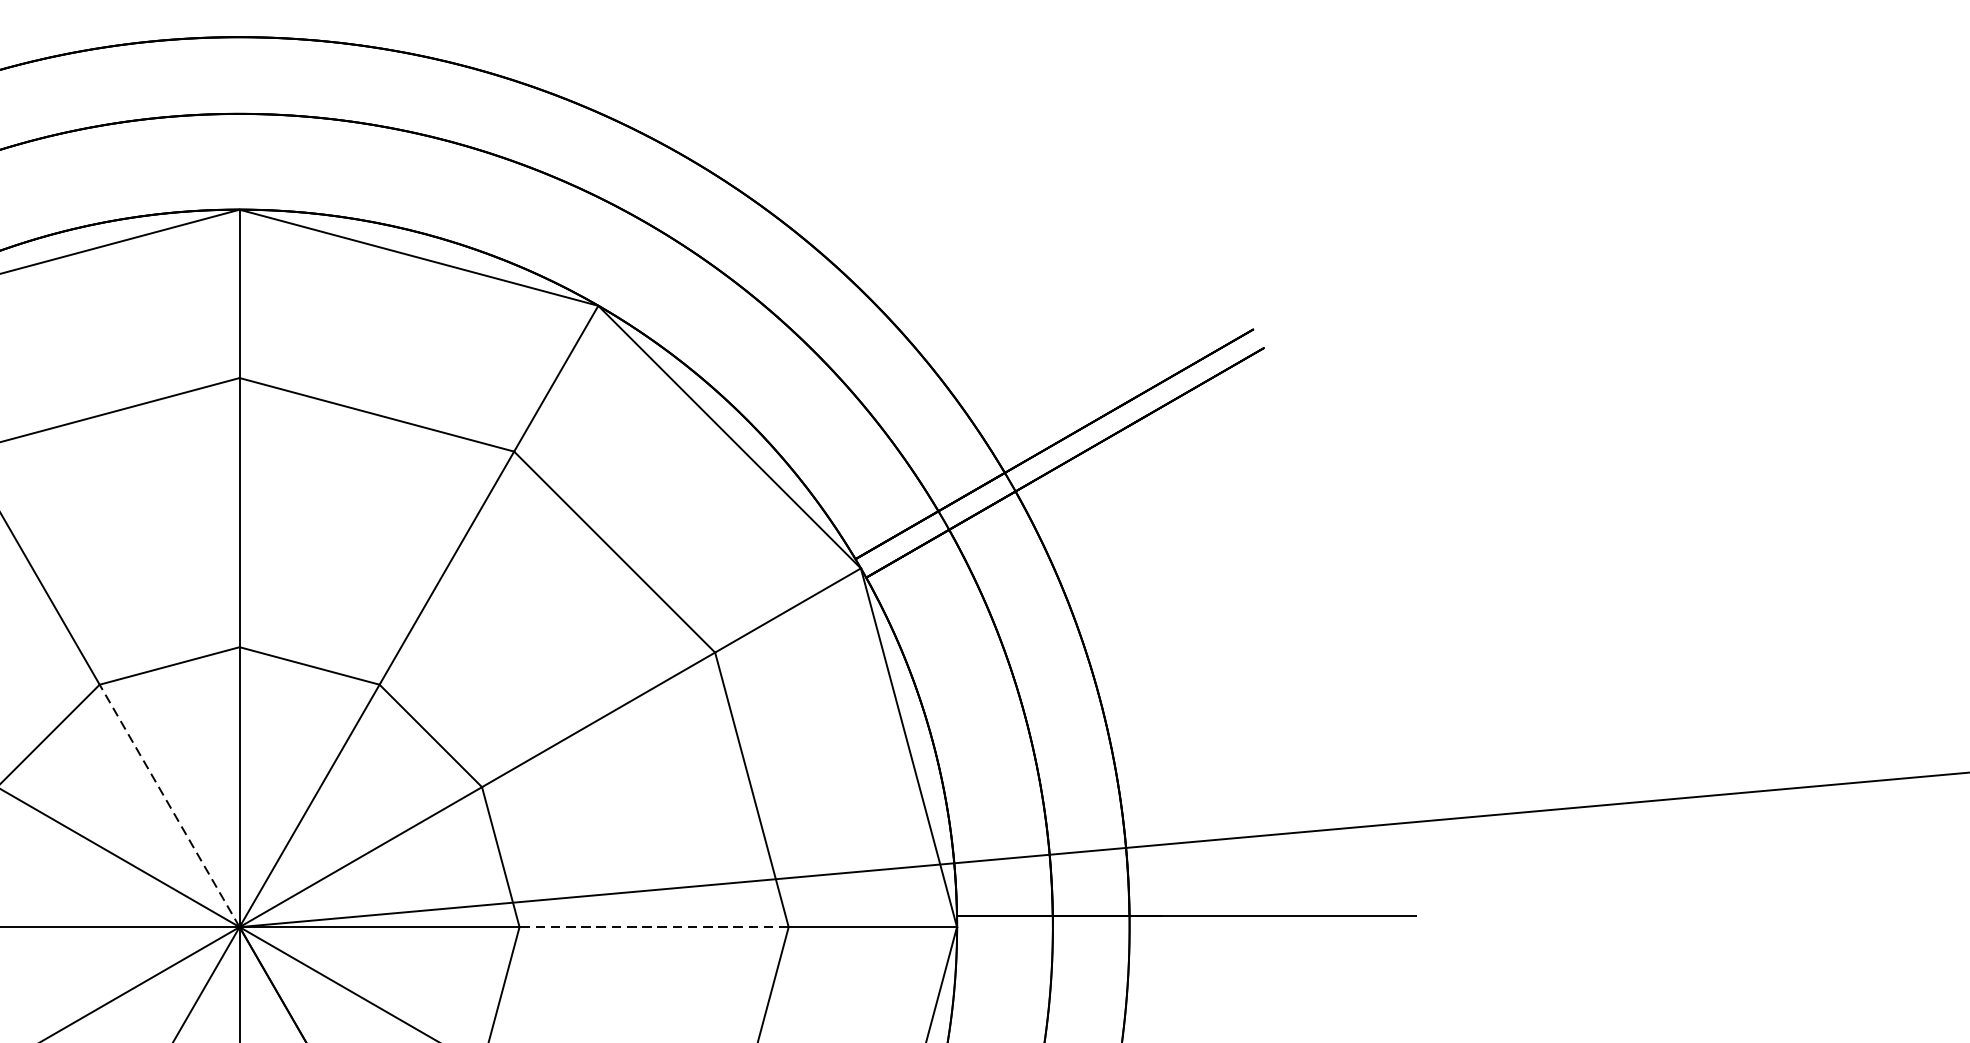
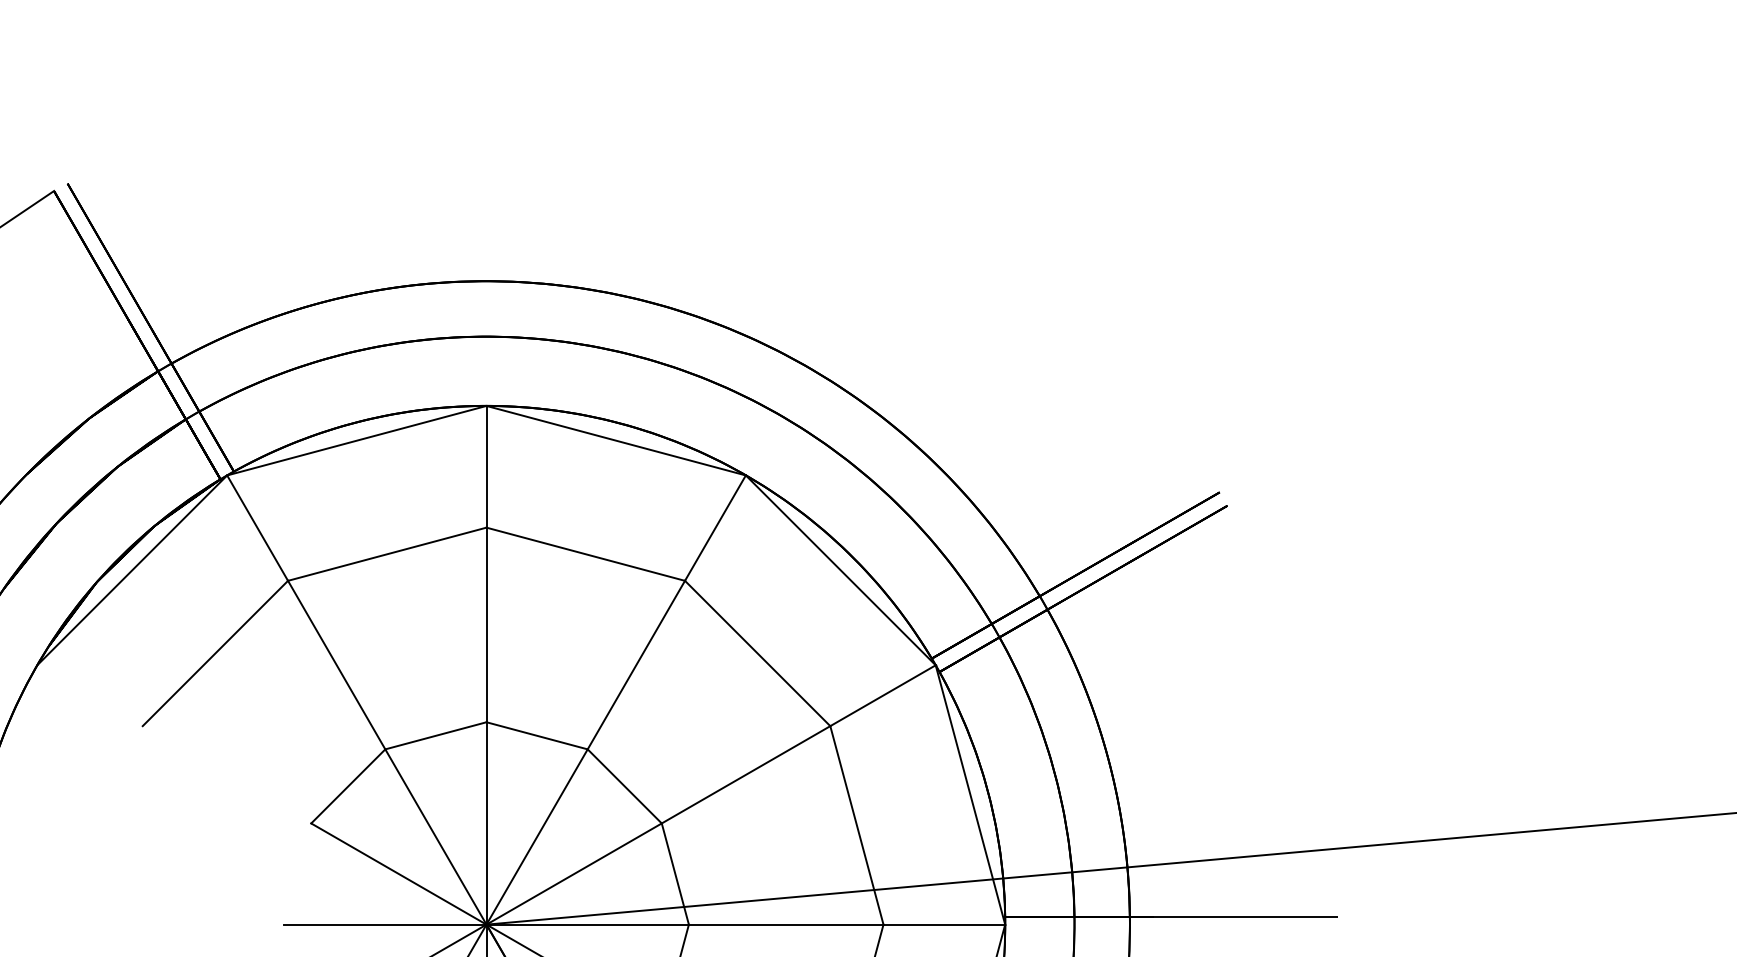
line: (169, 805) -> (435, 836), dashed -> solid
line: (653, 926) -> (785, 924), dashed -> solid

